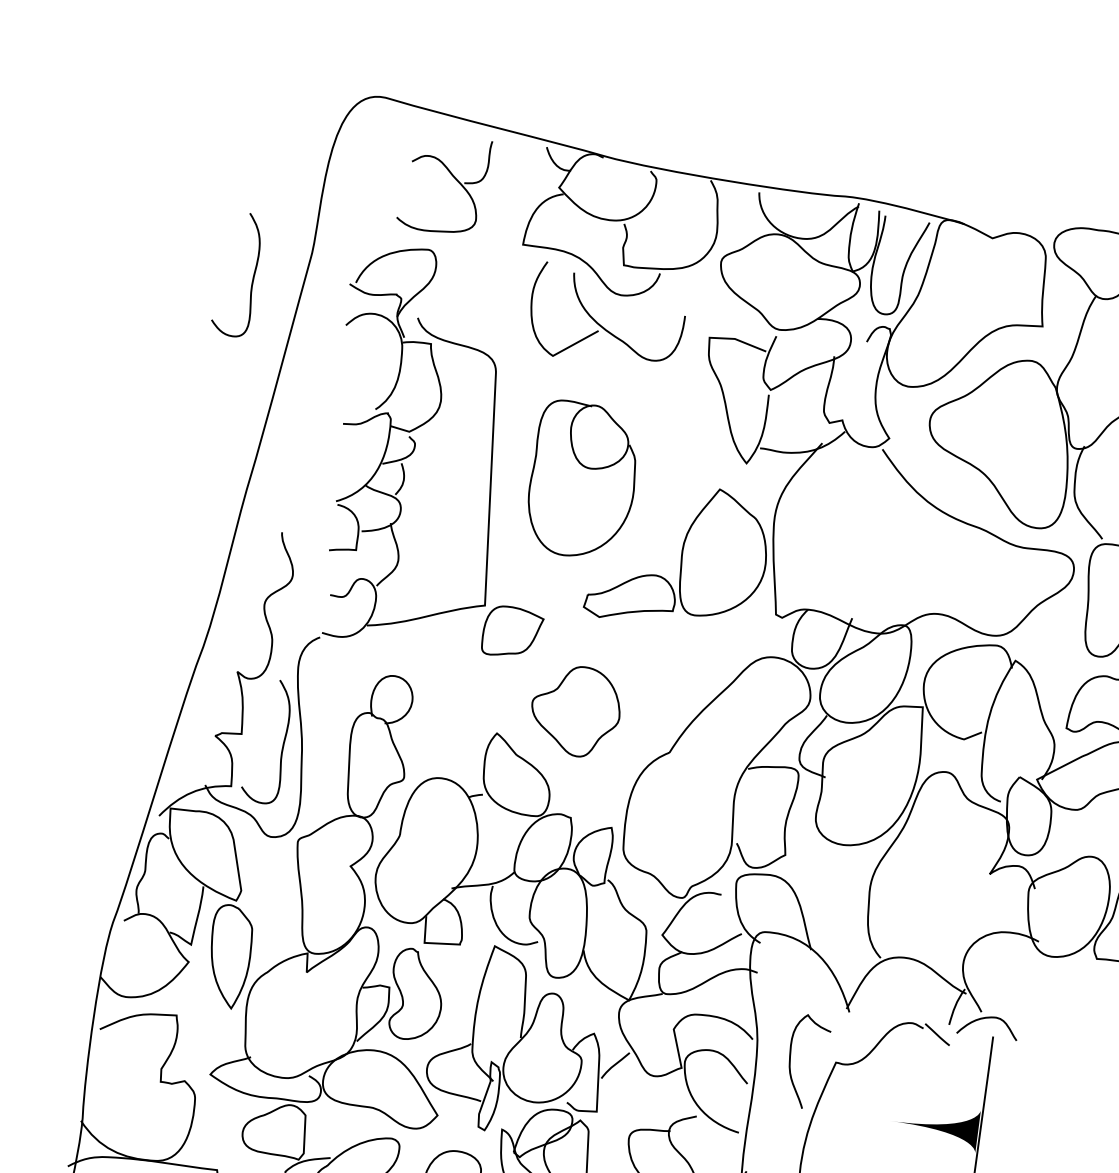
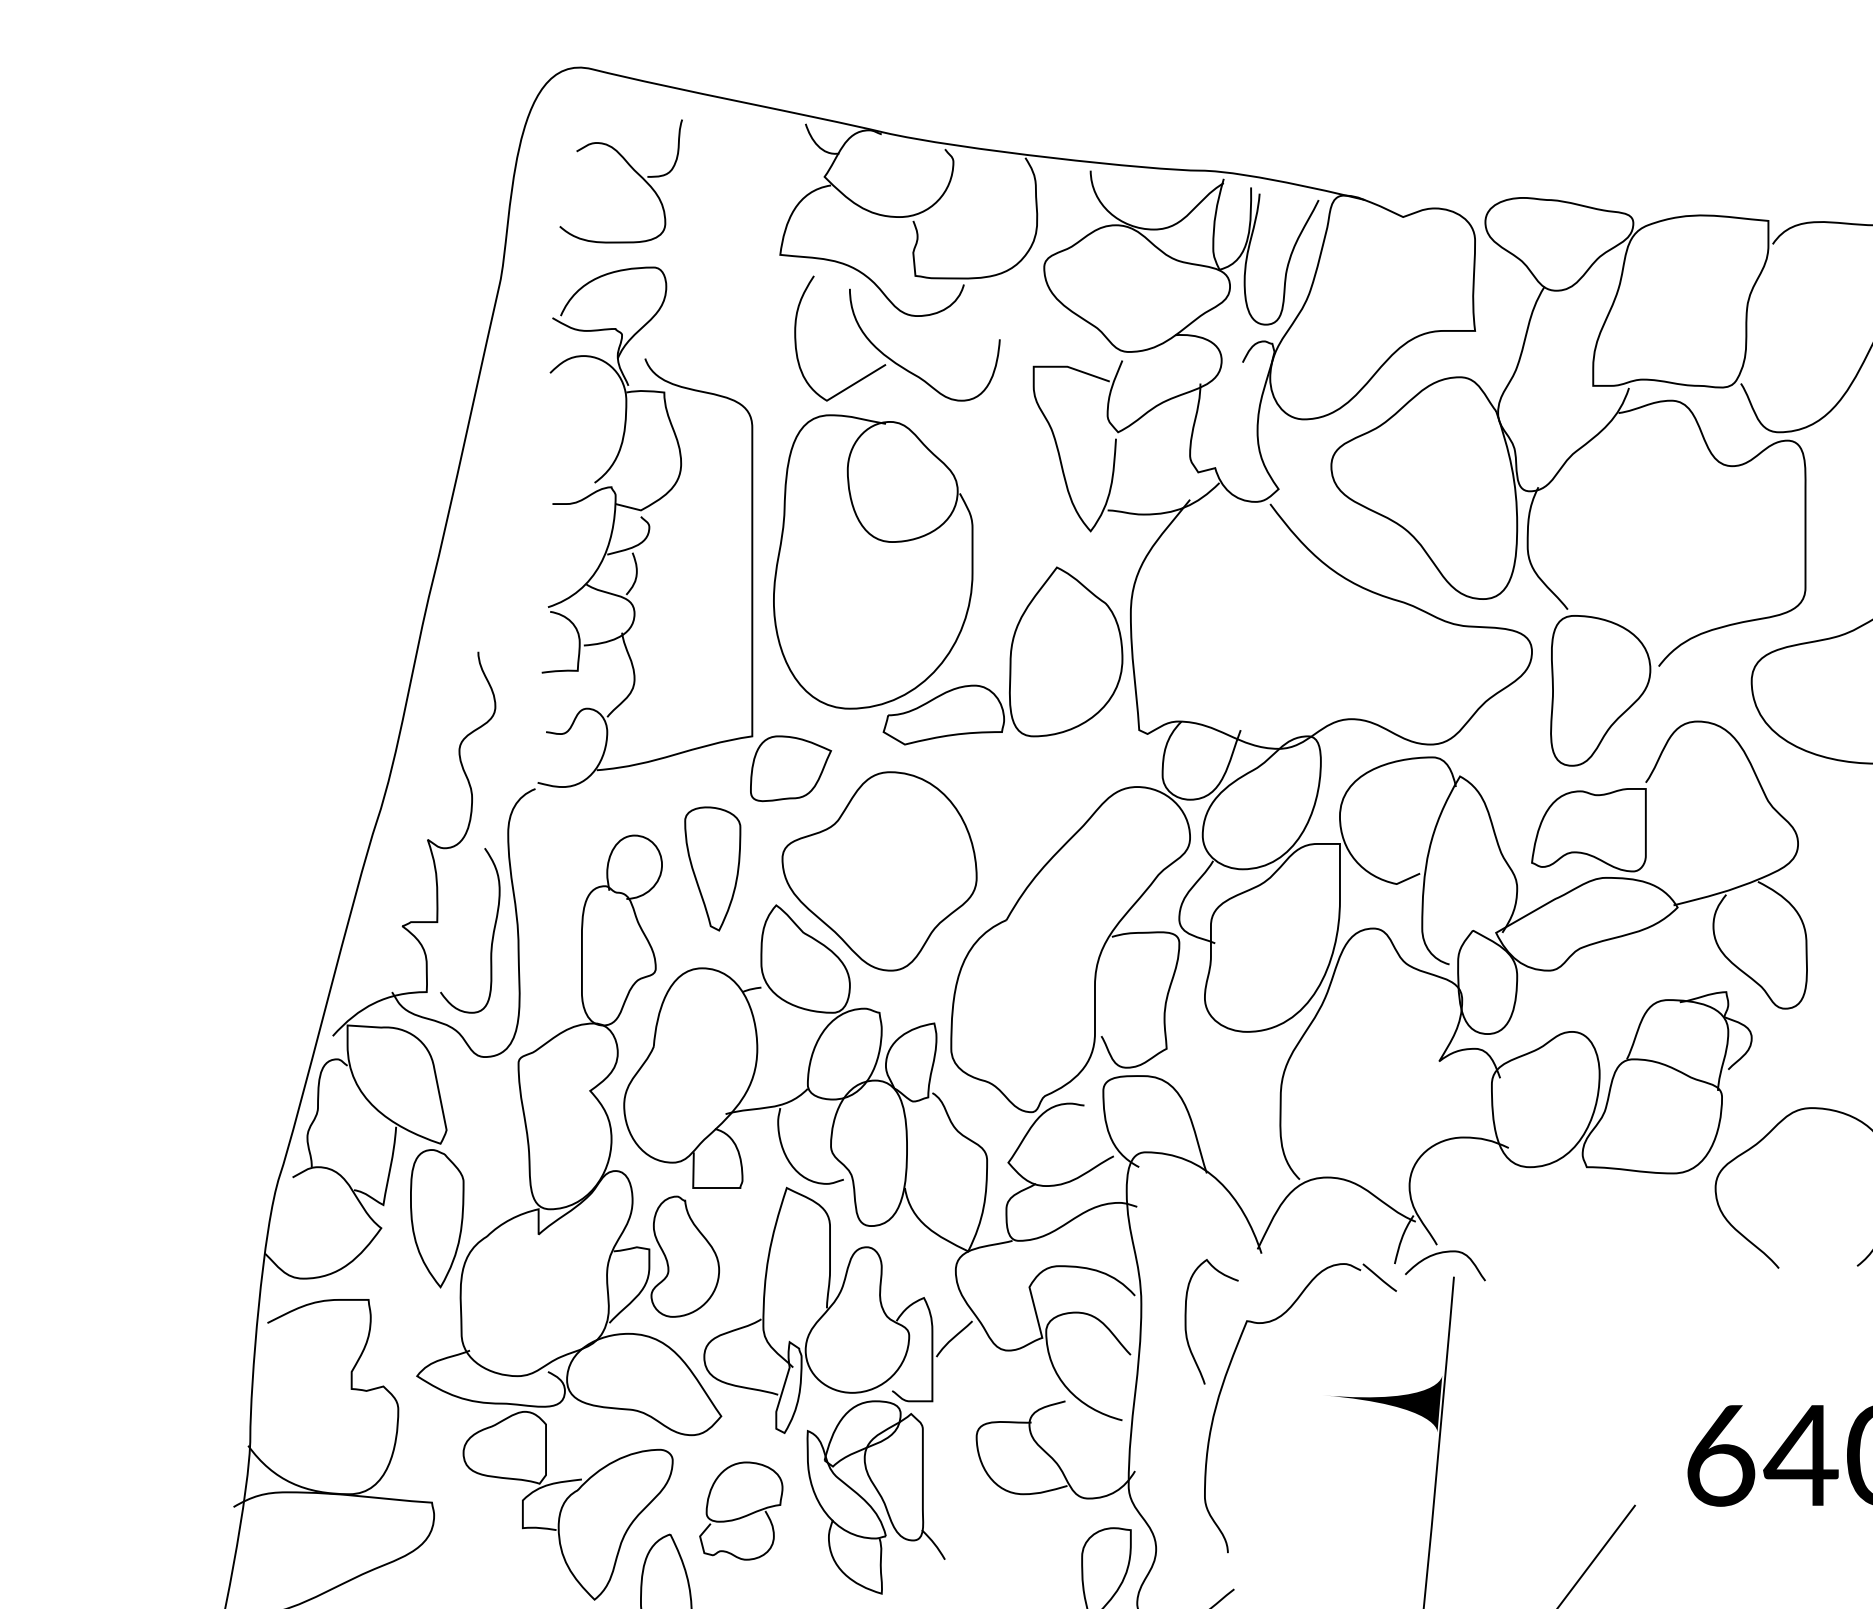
part: (453, 177) -> (632, 169), moved
curve: (252, 276) -> (423, 314), removed
part: (582, 478) -> (873, 561), size x1.43
part: (450, 703) -> (712, 868), added
part: (575, 711) -> (879, 871), size x1.67

